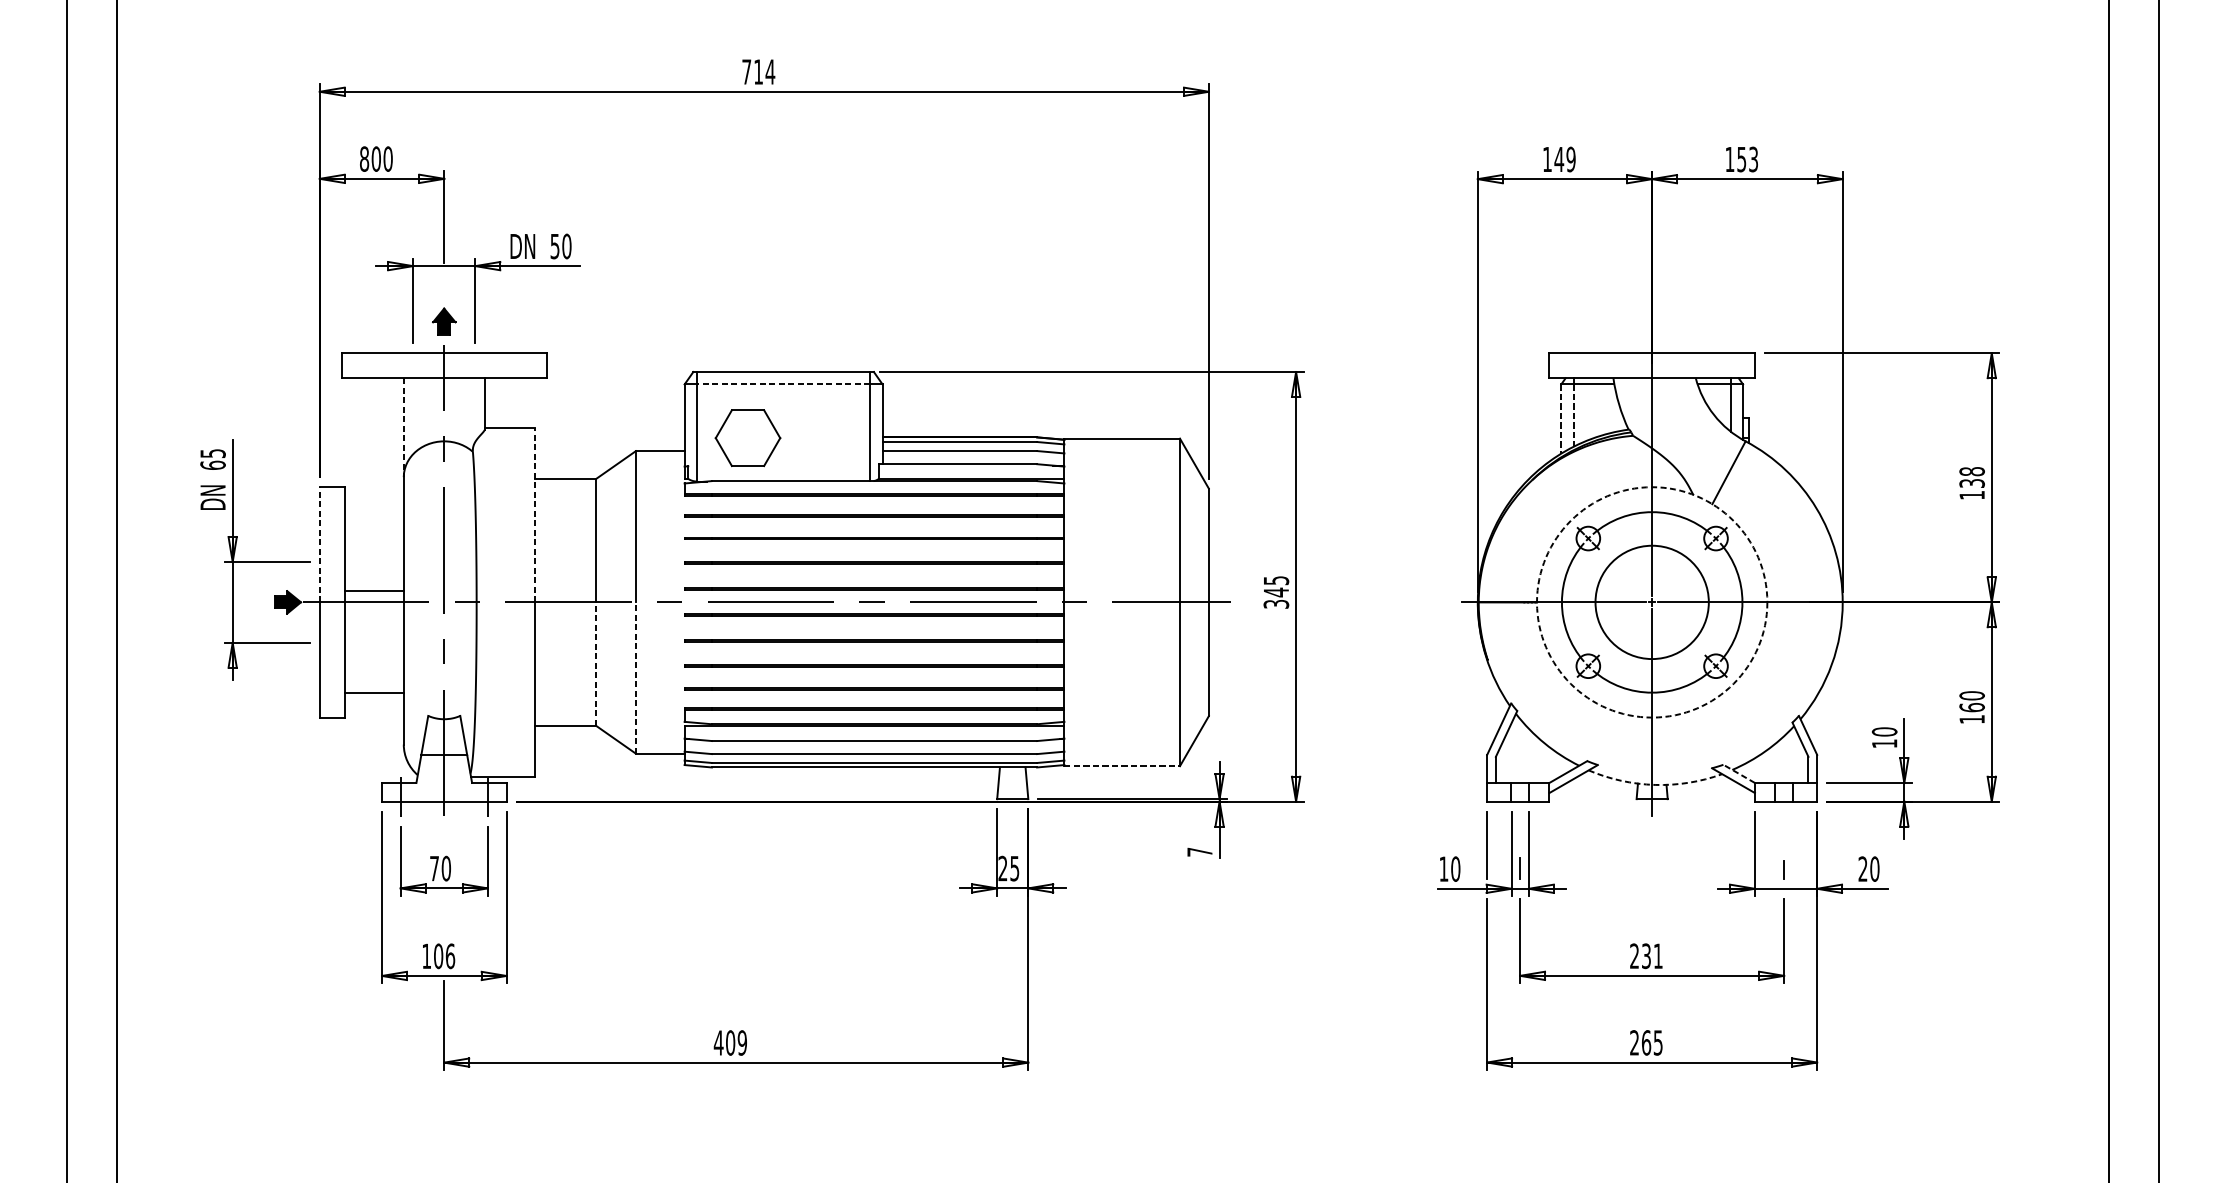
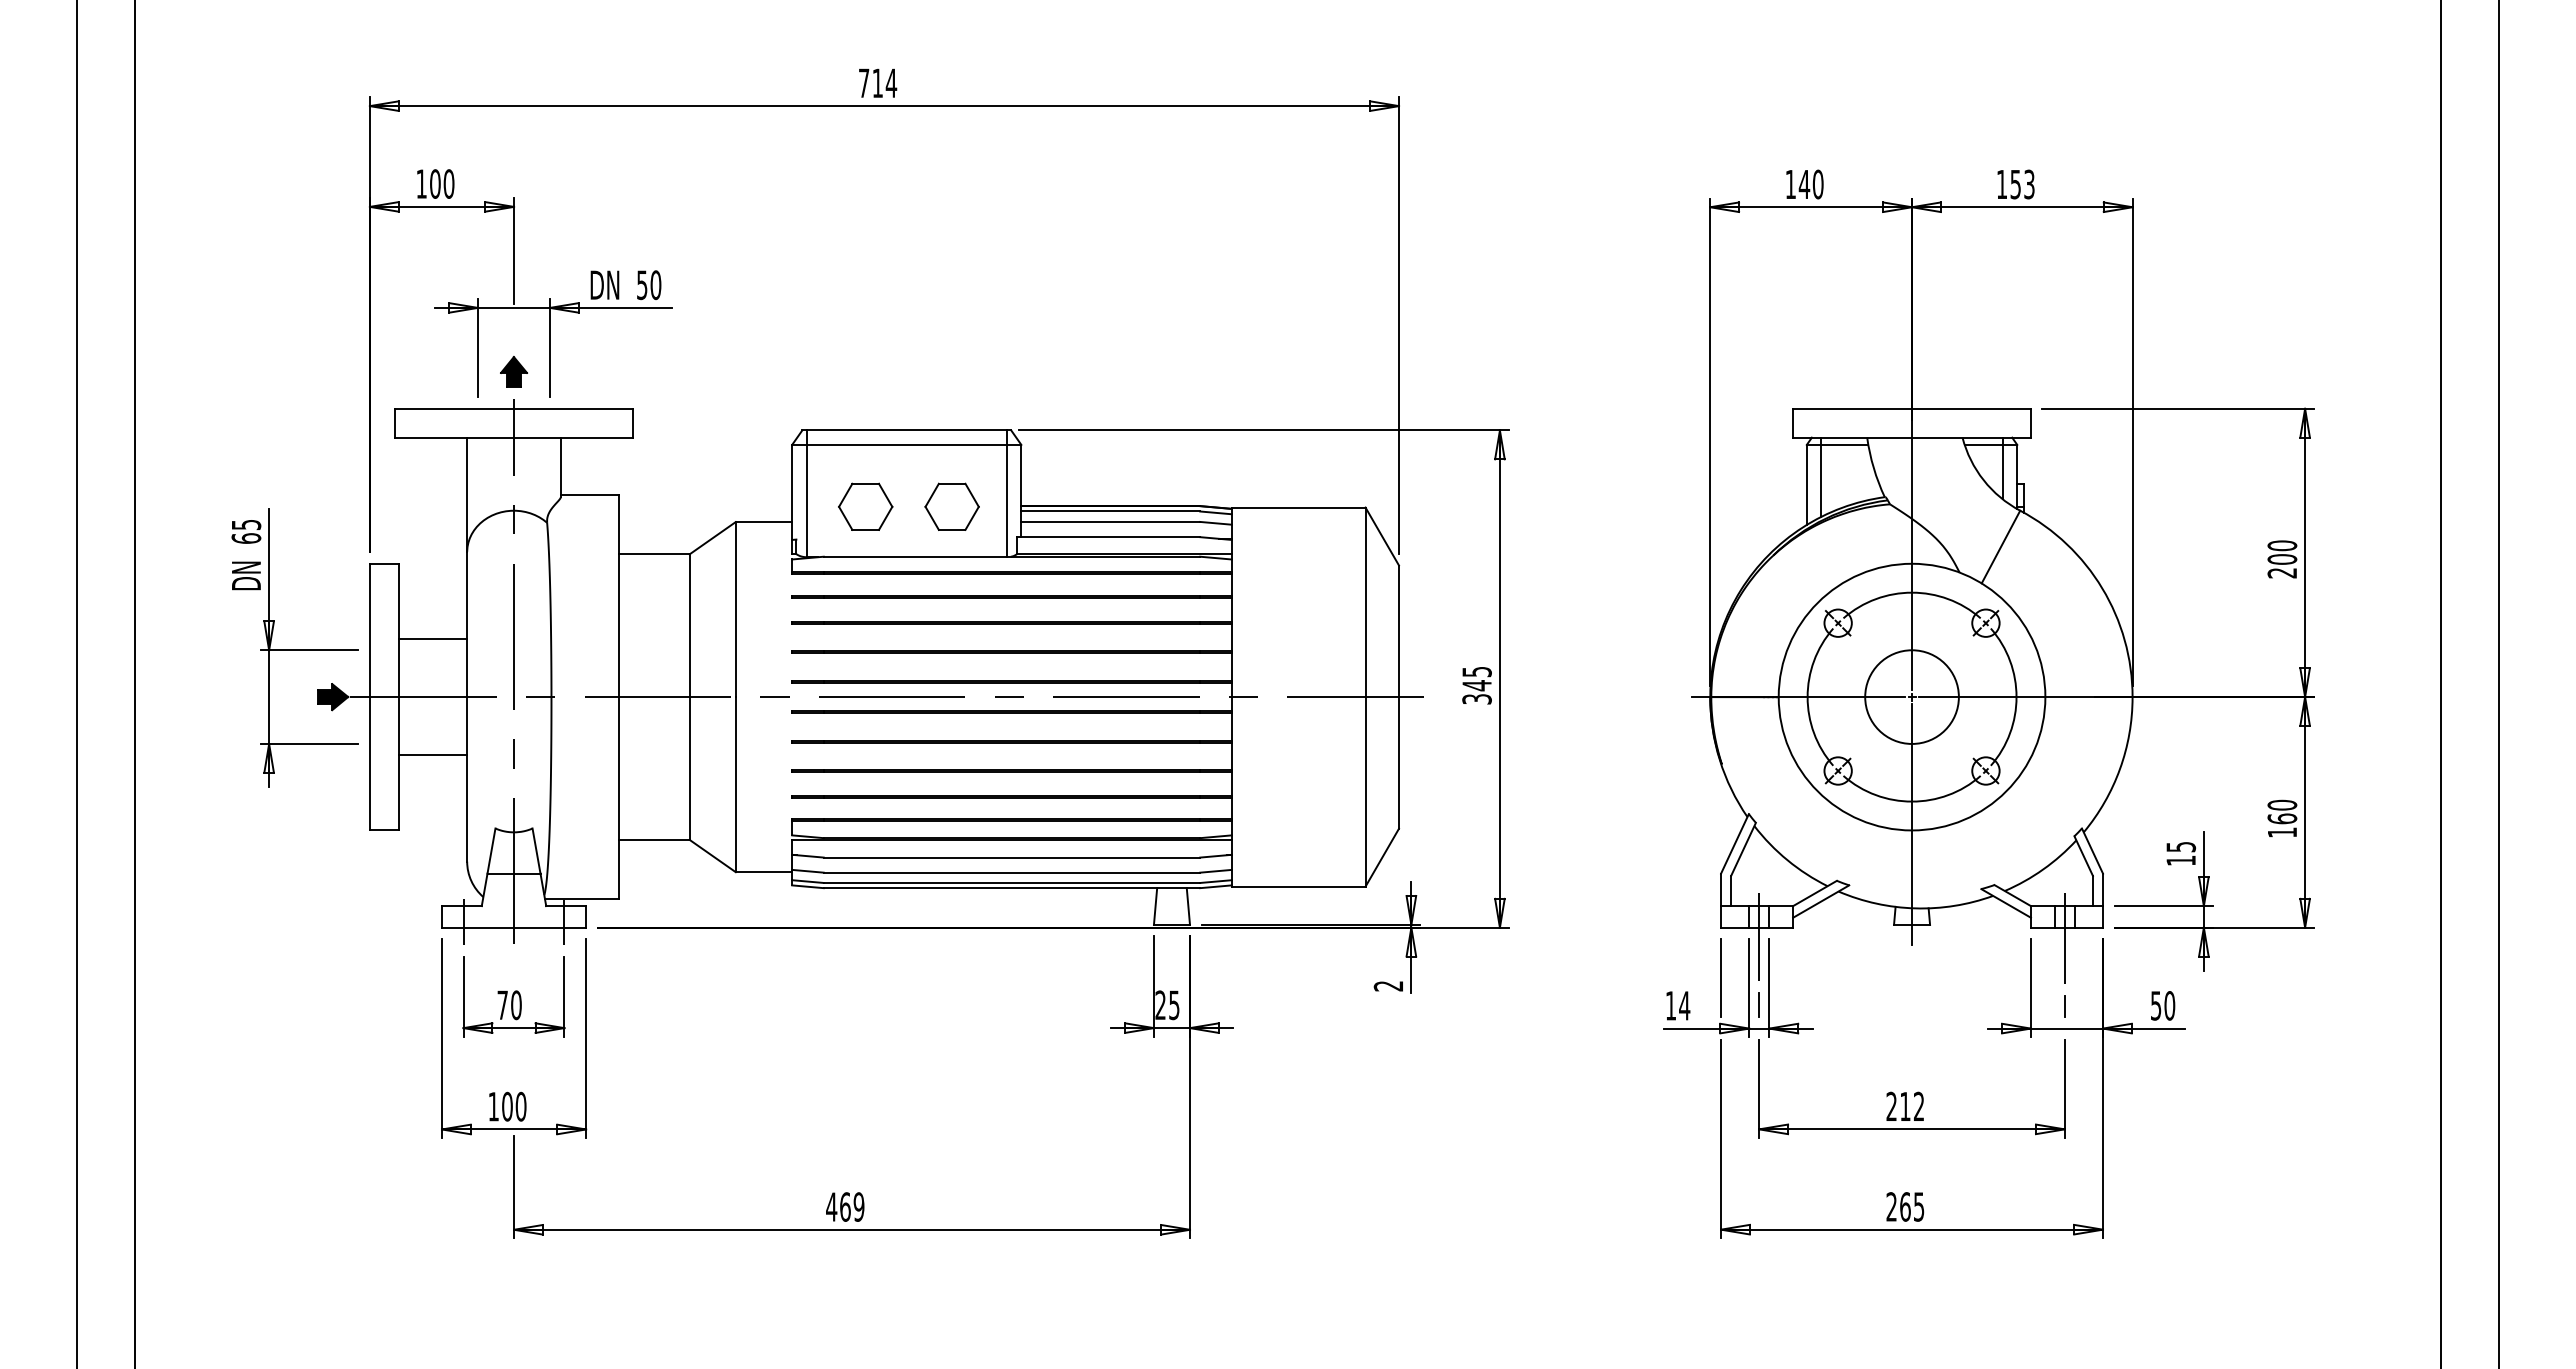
text: (364, 158) -> (421, 183), 800 -> 100
text: (1570, 159) -> (1817, 184), 149 -> 140
line: (783, 384) -> (906, 444), dashed -> solid
line: (1573, 416) -> (1821, 481), dashed -> solid
line: (1560, 419) -> (1806, 485), dashed -> solid
line: (404, 428) -> (467, 495), dashed -> solid
part: (747, 437) -> (865, 506), size x0.71
part: (822, 437) -> (951, 506), added
text: (1972, 483) -> (2282, 559), 138 -> 200
line: (535, 515) -> (619, 596), dashed -> solid
line: (319, 544) -> (369, 630), dashed -> solid
line: (373, 591) -> (432, 639), moved
circle: (1651, 601) -> (1911, 696), dashed -> solid
circle: (1651, 601) -> (1911, 696), size x0.71
line: (595, 663) -> (689, 767), dashed -> solid
line: (635, 677) -> (735, 784), dashed -> solid
line: (373, 692) -> (432, 754), moved
text: (1884, 731) -> (2181, 846), 10 -> 15
line: (1122, 766) -> (1298, 886), dashed -> solid
line: (1738, 773) -> (2012, 895), dashed -> solid
arc: (1655, 785) -> (1915, 908), dashed -> solid
line: (1520, 809) -> (1759, 936), added
line: (1783, 810) -> (2064, 938), added
text: (1198, 852) -> (1387, 986), 7 -> 2
text: (1455, 868) -> (1684, 1005), 10 -> 14
text: (1863, 868) -> (2156, 1005), 20 -> 50
text: (449, 956) -> (520, 1106), 106 -> 100
text: (1651, 956) -> (1911, 1106), 231 -> 212
text: (730, 1042) -> (845, 1206), 409 -> 469

